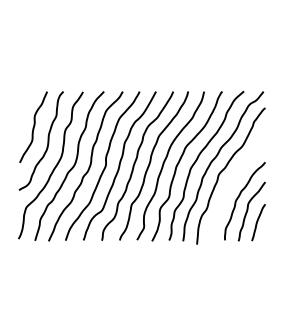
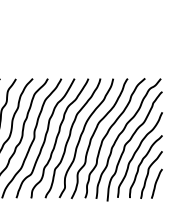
curve: (232, 184) -> (135, 153), added

